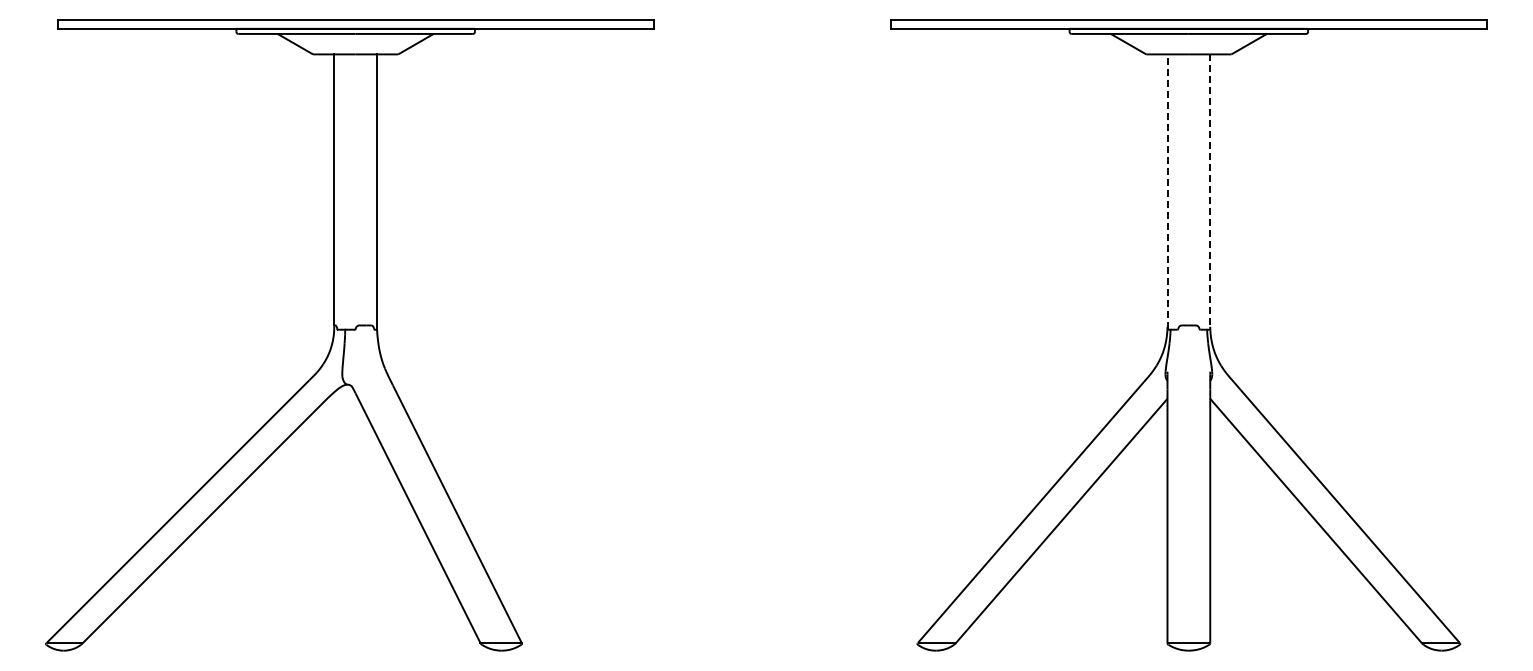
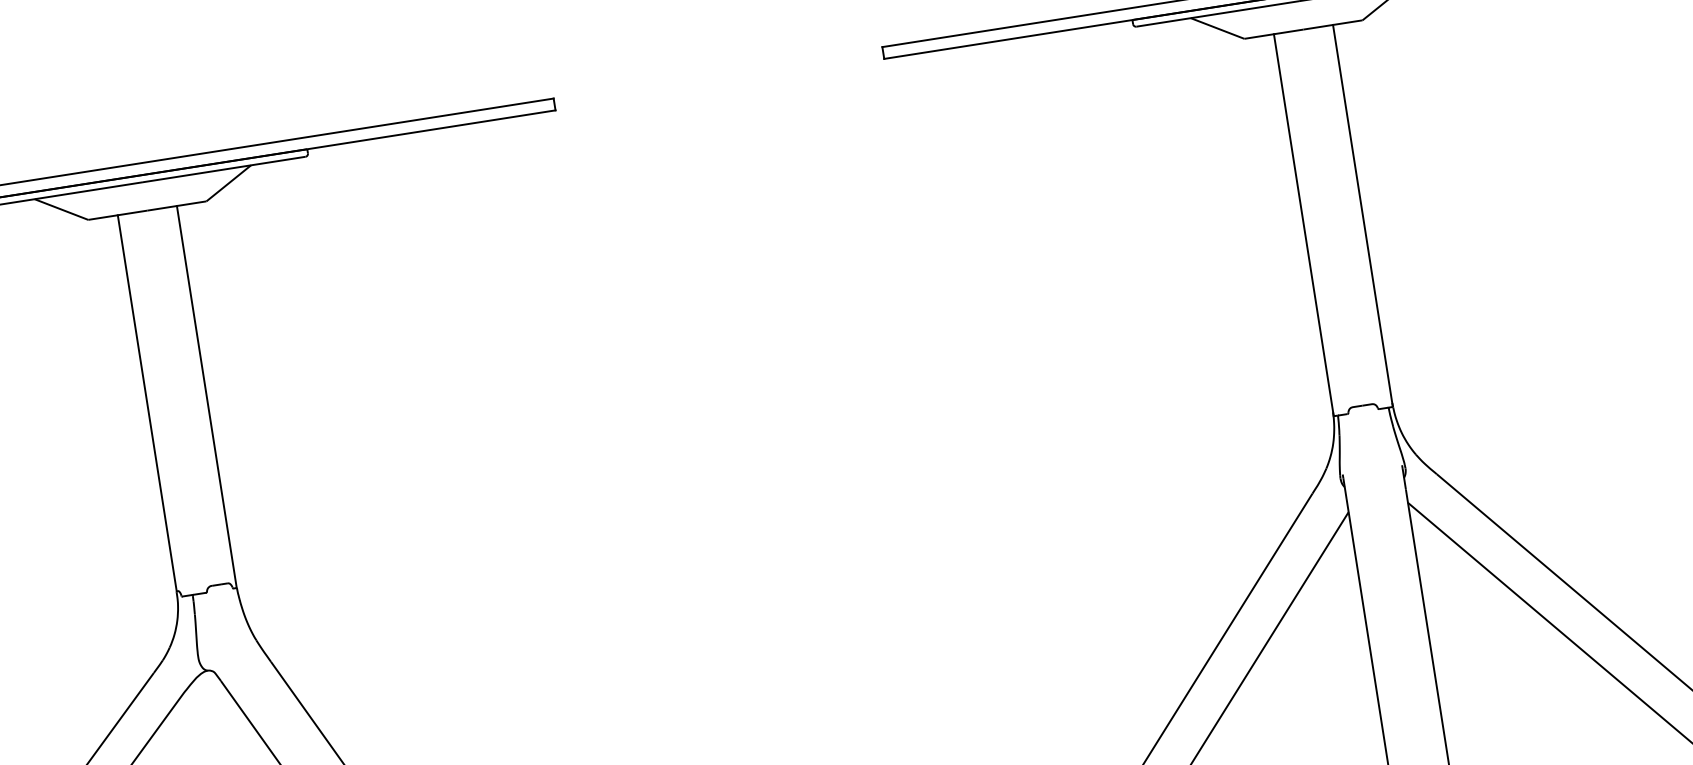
line: (1167, 191) -> (1303, 224), dashed -> solid
line: (1210, 192) -> (1363, 216), dashed -> solid

